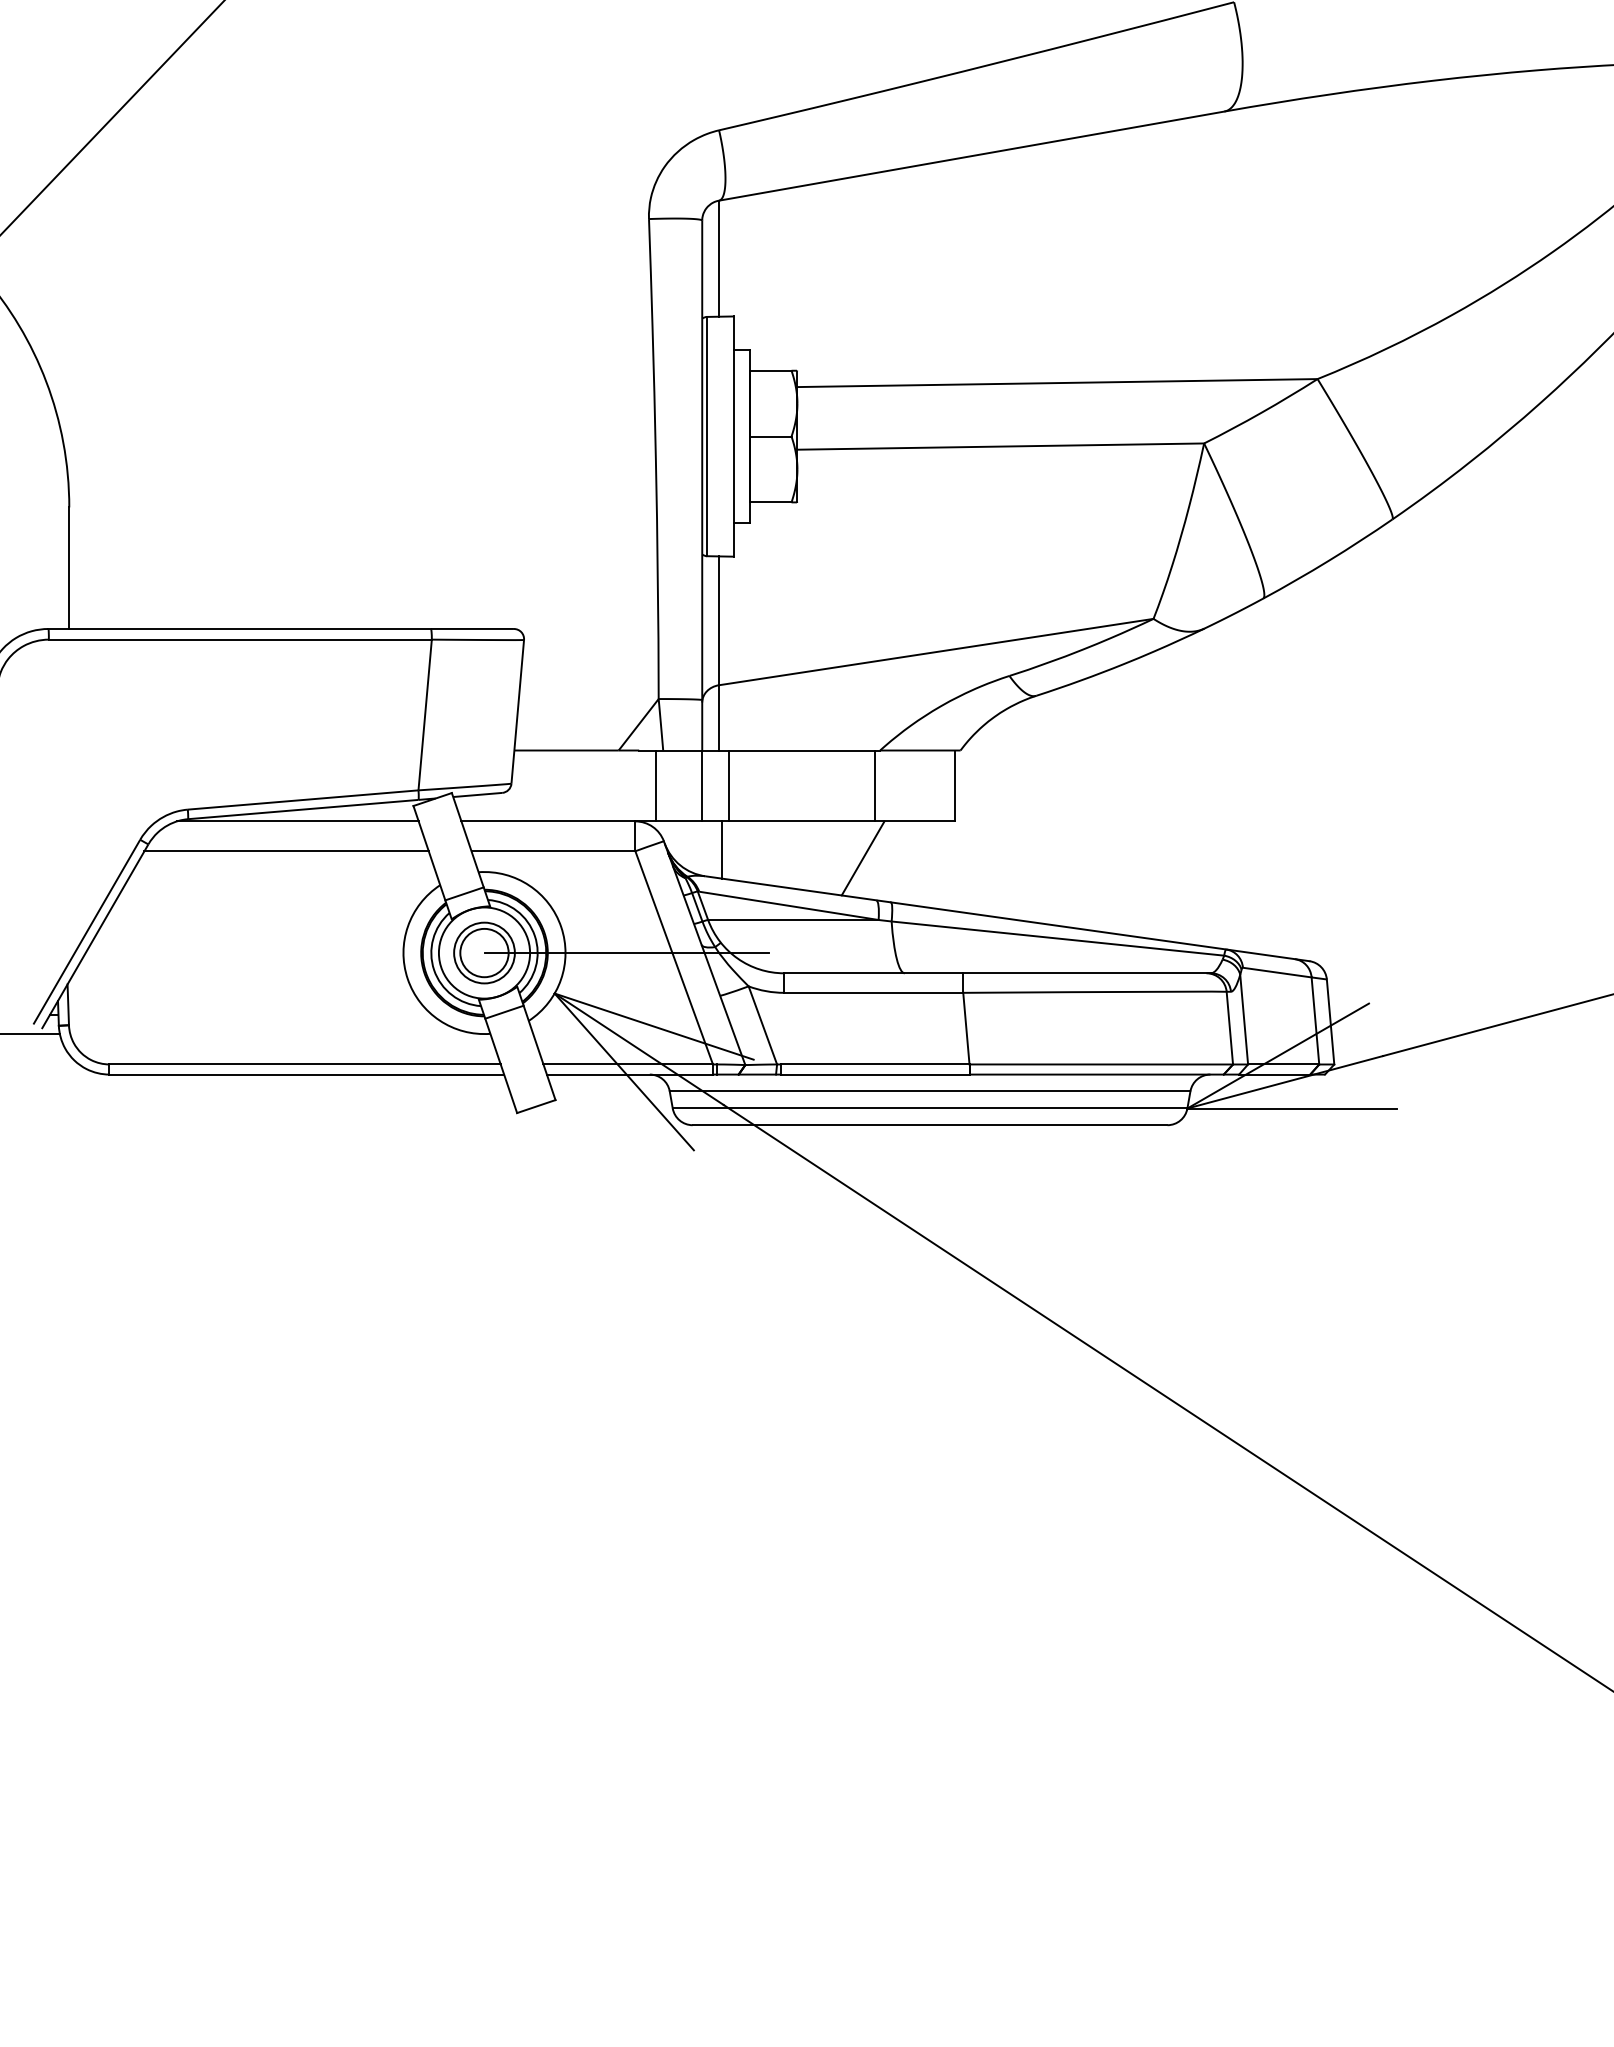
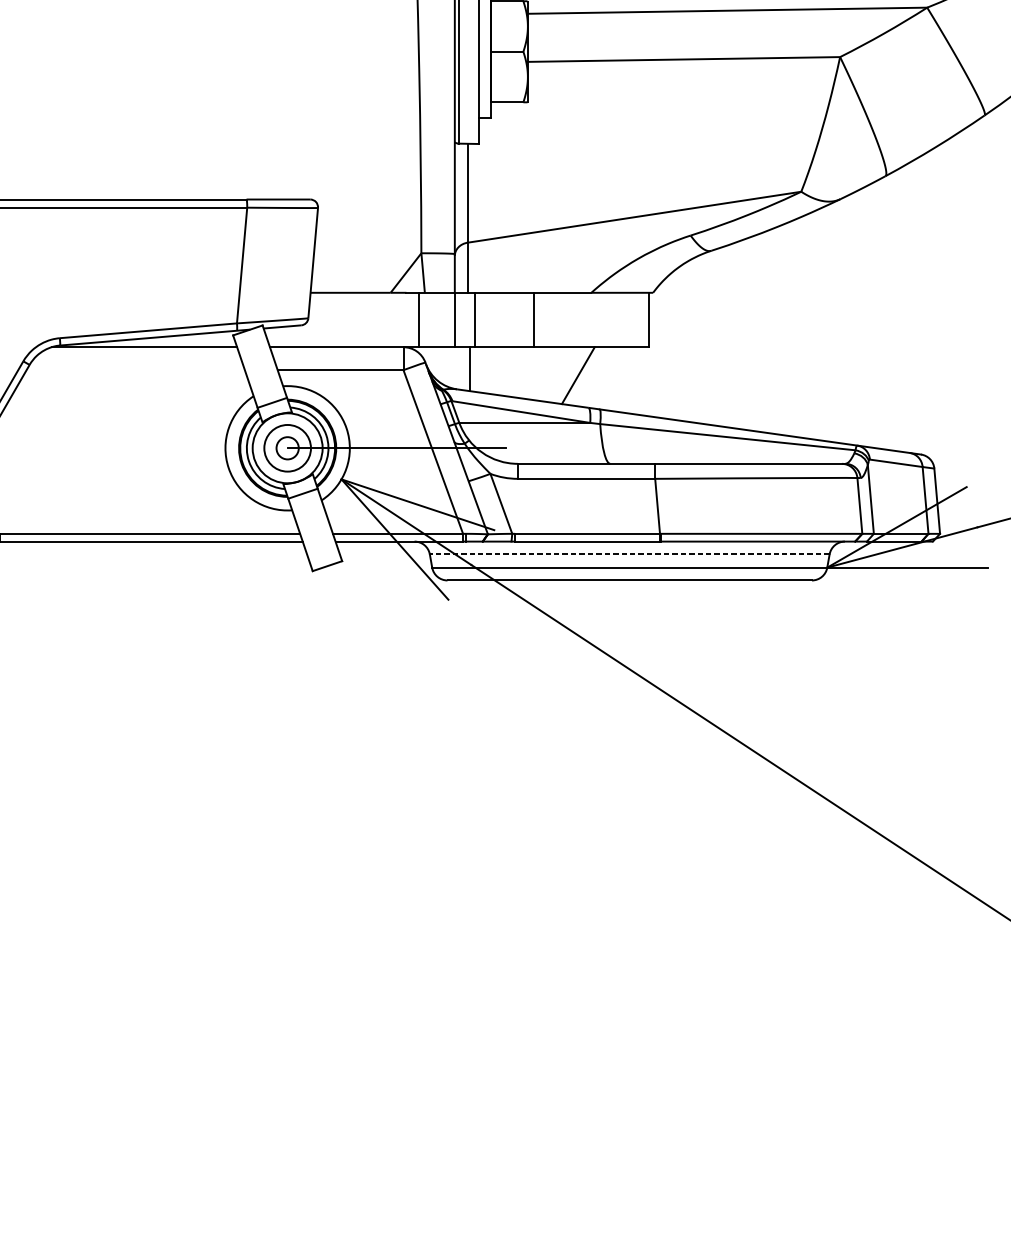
line: (875, 785) -> (534, 319), moved
line: (286, 851) -> (135, 370), removed
circle: (484, 952) -> (287, 447), size x0.6
line: (929, 1091) -> (629, 554), solid -> dashed

